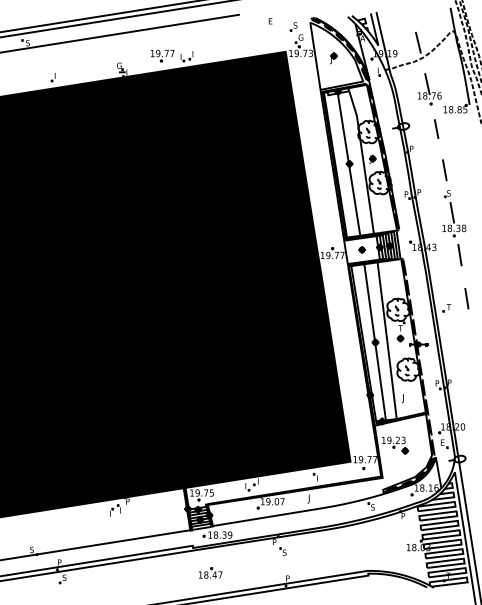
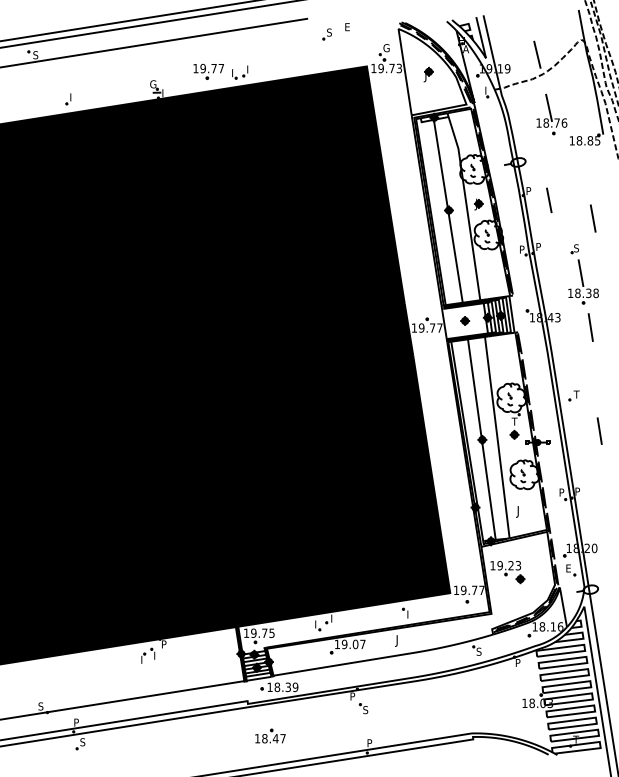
part: (293, 26) -> (326, 33), moved
line: (436, 128) -> (549, 199), moved
line: (444, 170) -> (592, 218), moved
line: (466, 298) -> (599, 430), moved

